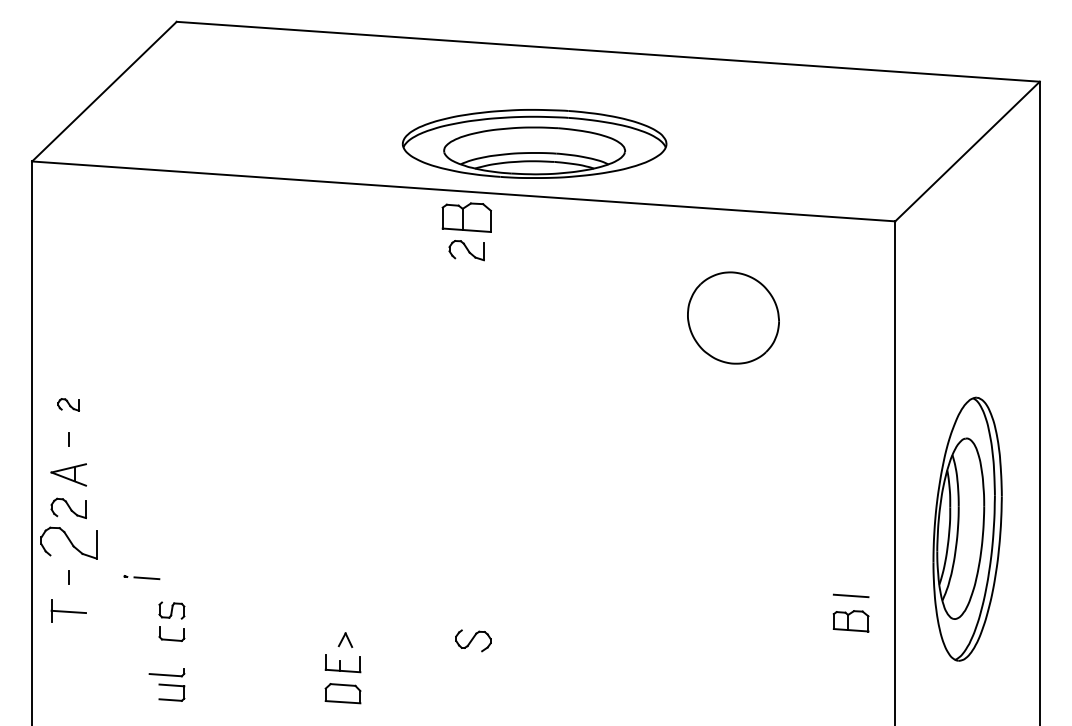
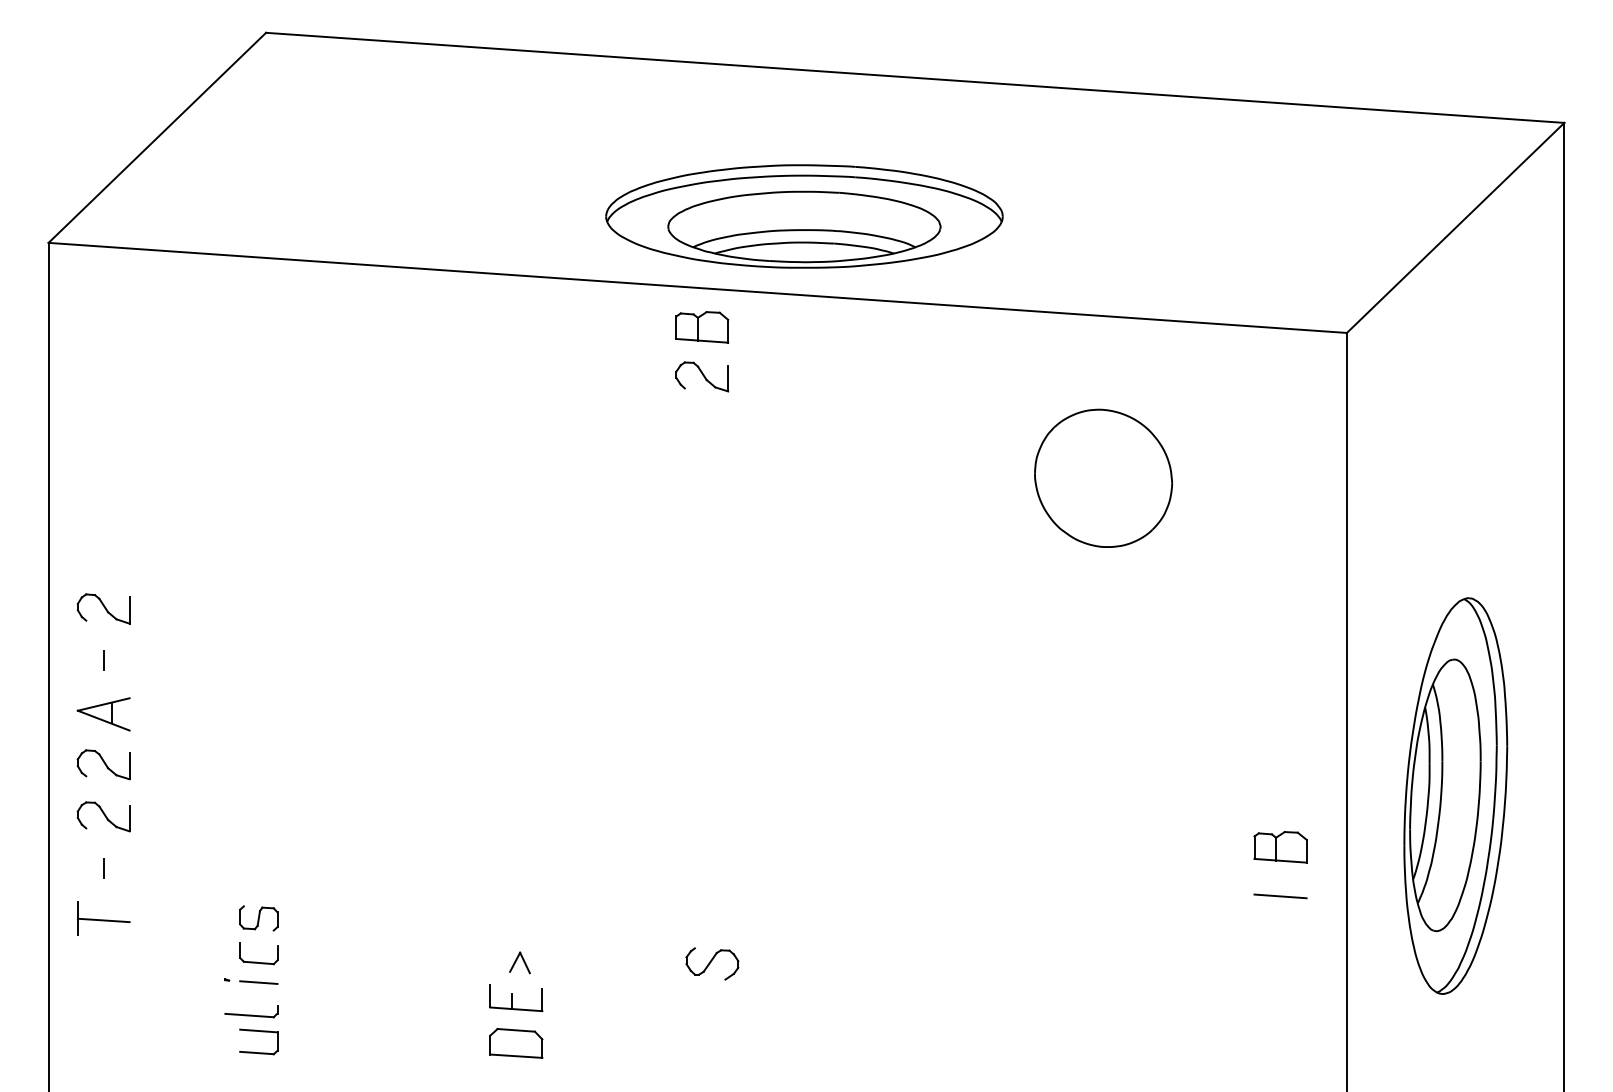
part: (466, 217) -> (701, 327), size x0.71
part: (68, 404) -> (103, 608), size x1.67
part: (68, 542) -> (103, 816), size x0.62
line: (141, 577) -> (250, 981), moved
part: (850, 621) -> (1279, 847), moved

